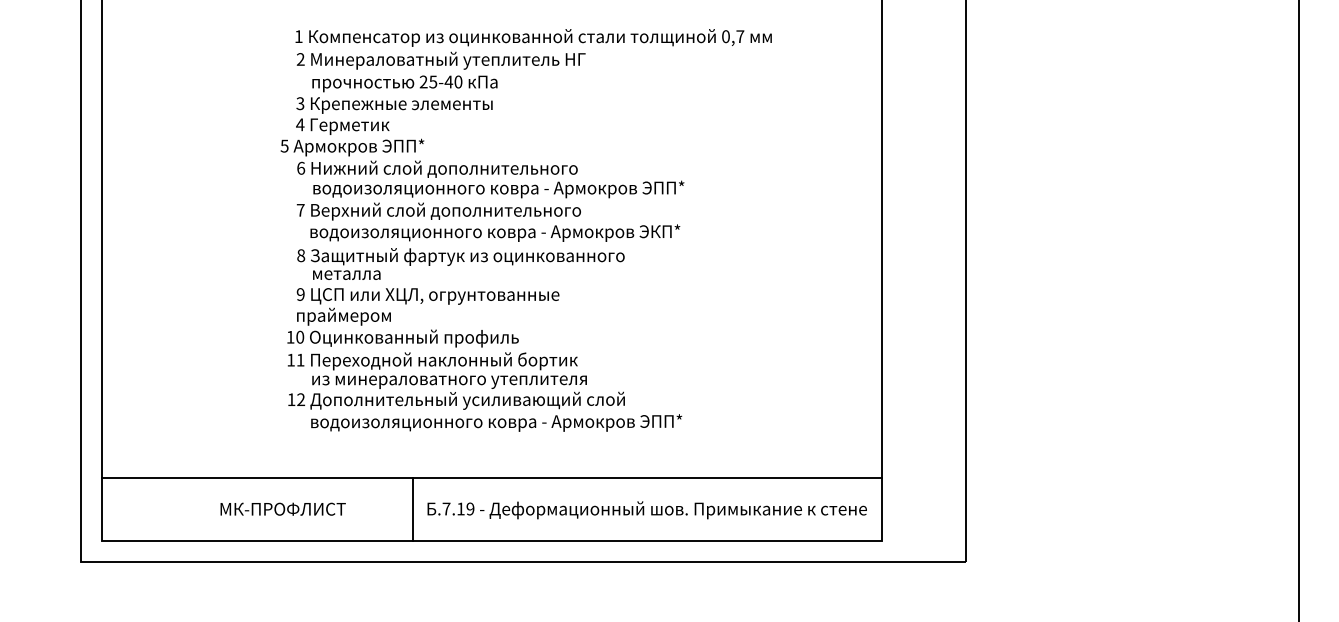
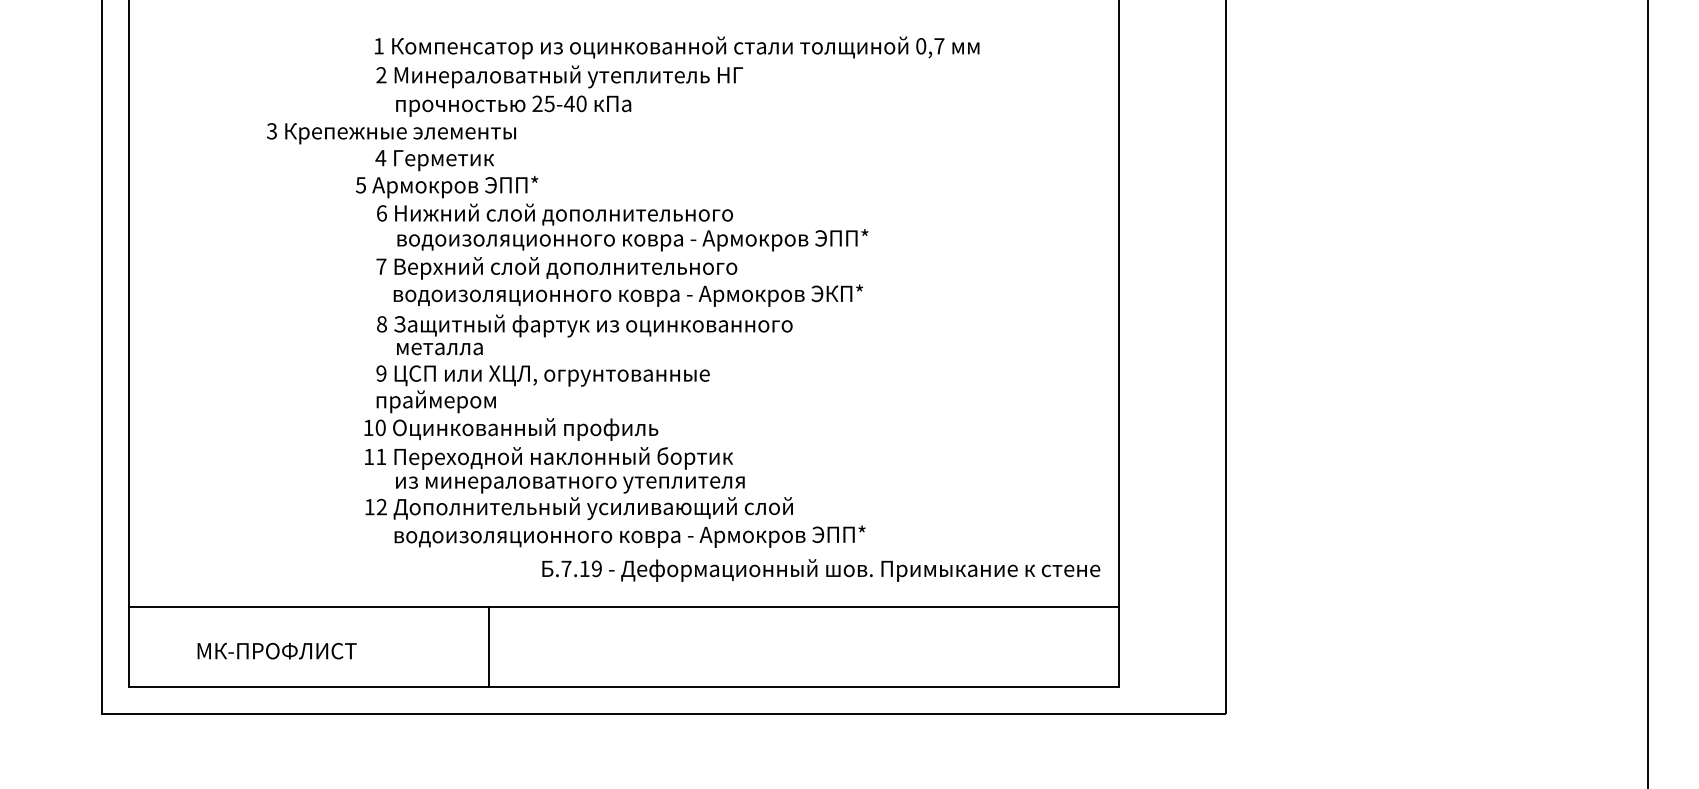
text: (393, 105) -> (390, 133), moved
text: (282, 508) -> (276, 650), moved
line: (412, 509) -> (488, 646), moved
text: (647, 510) -> (821, 570), moved

